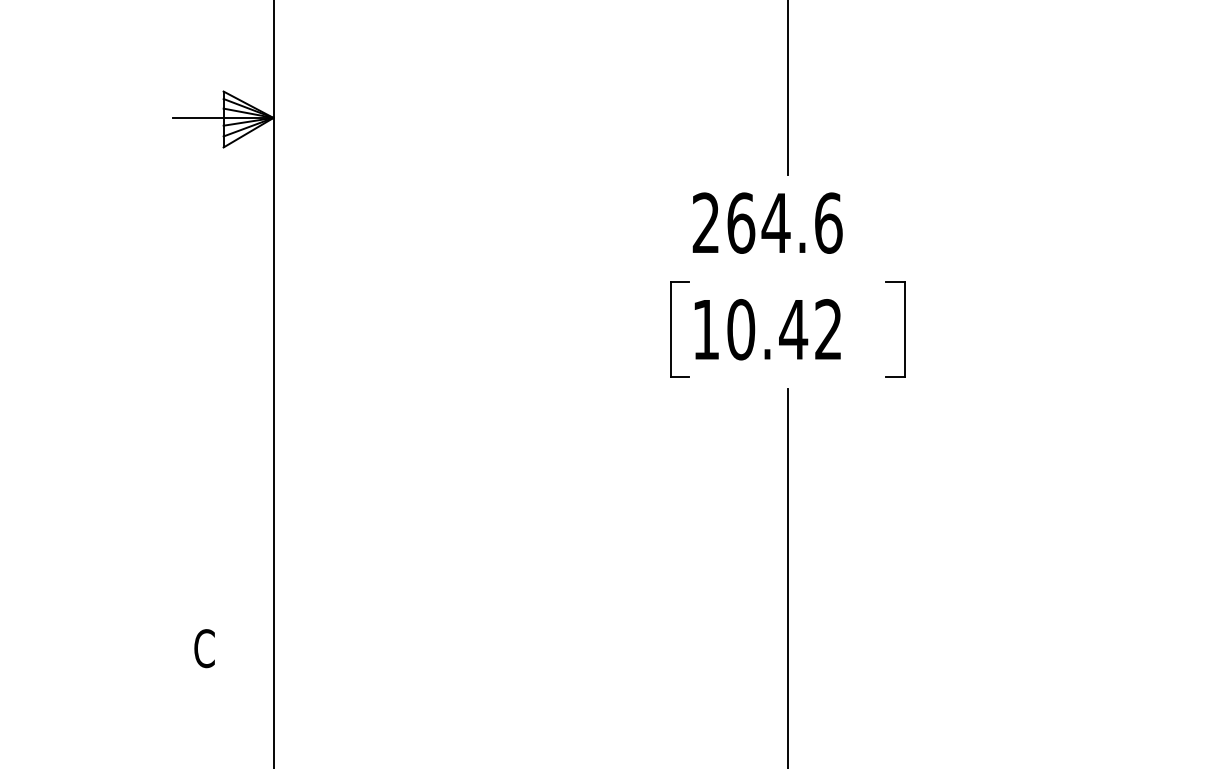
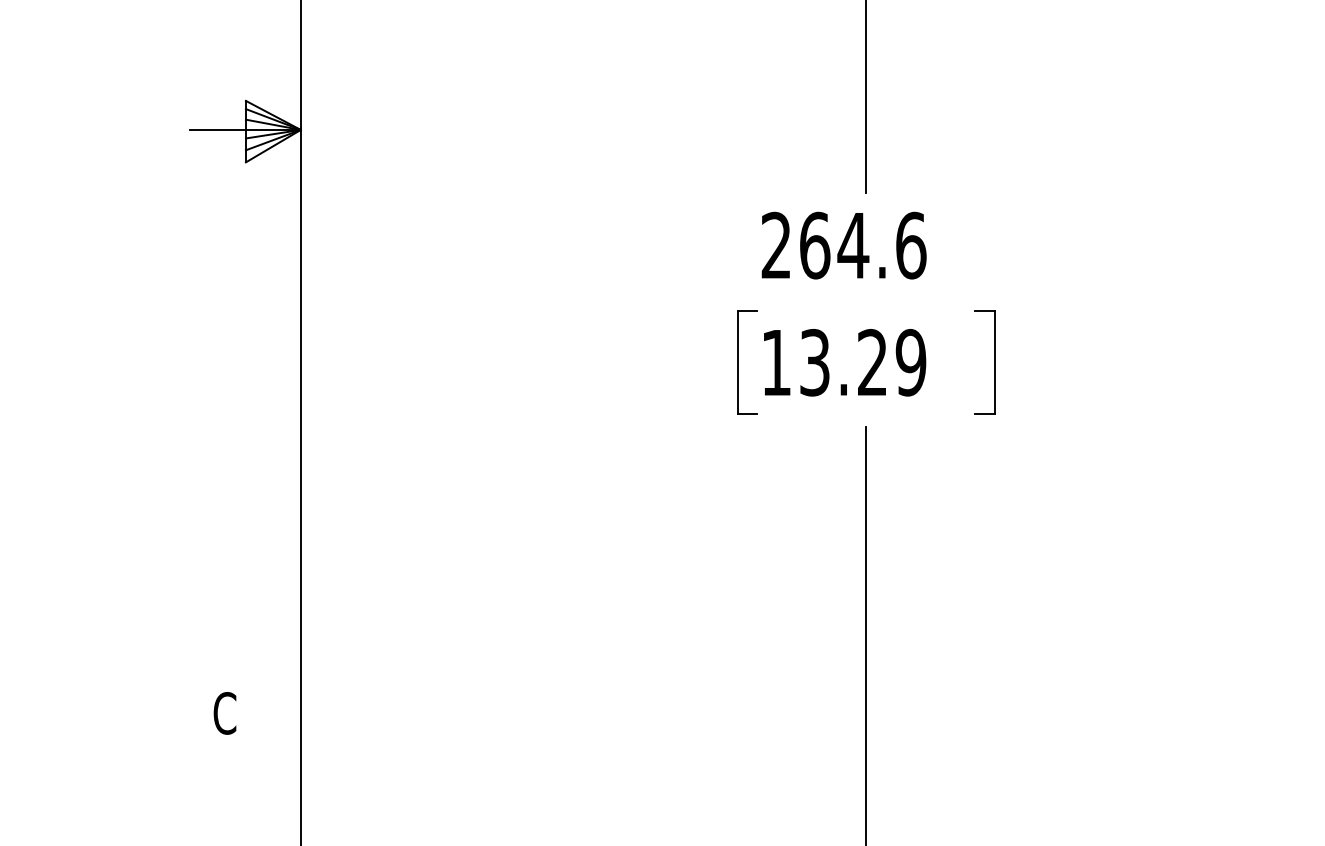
text: (784, 329) -> (862, 362), 10.42 -> 13.29

